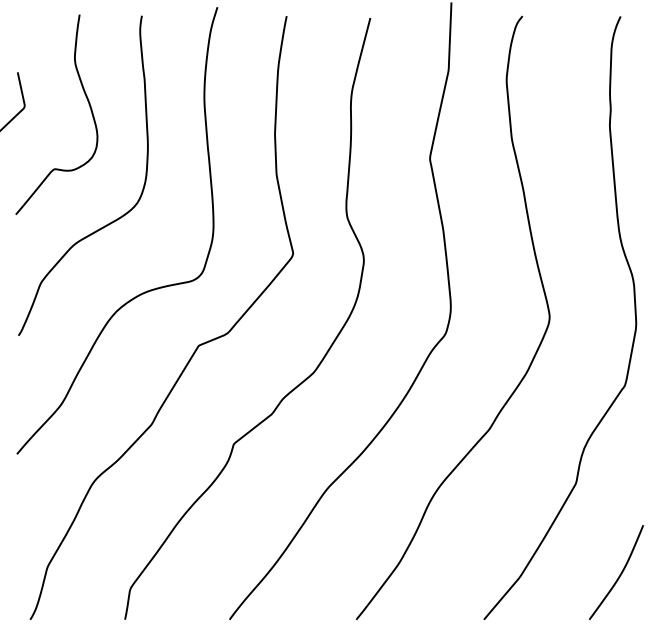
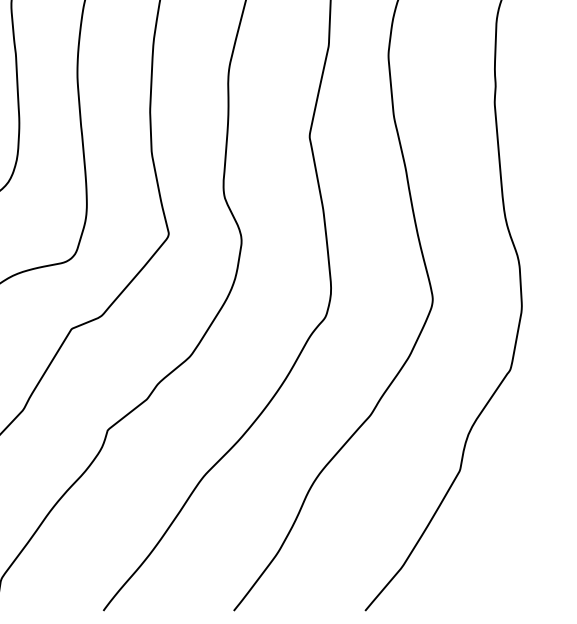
curve: (619, 574) -> (504, 564), removed

